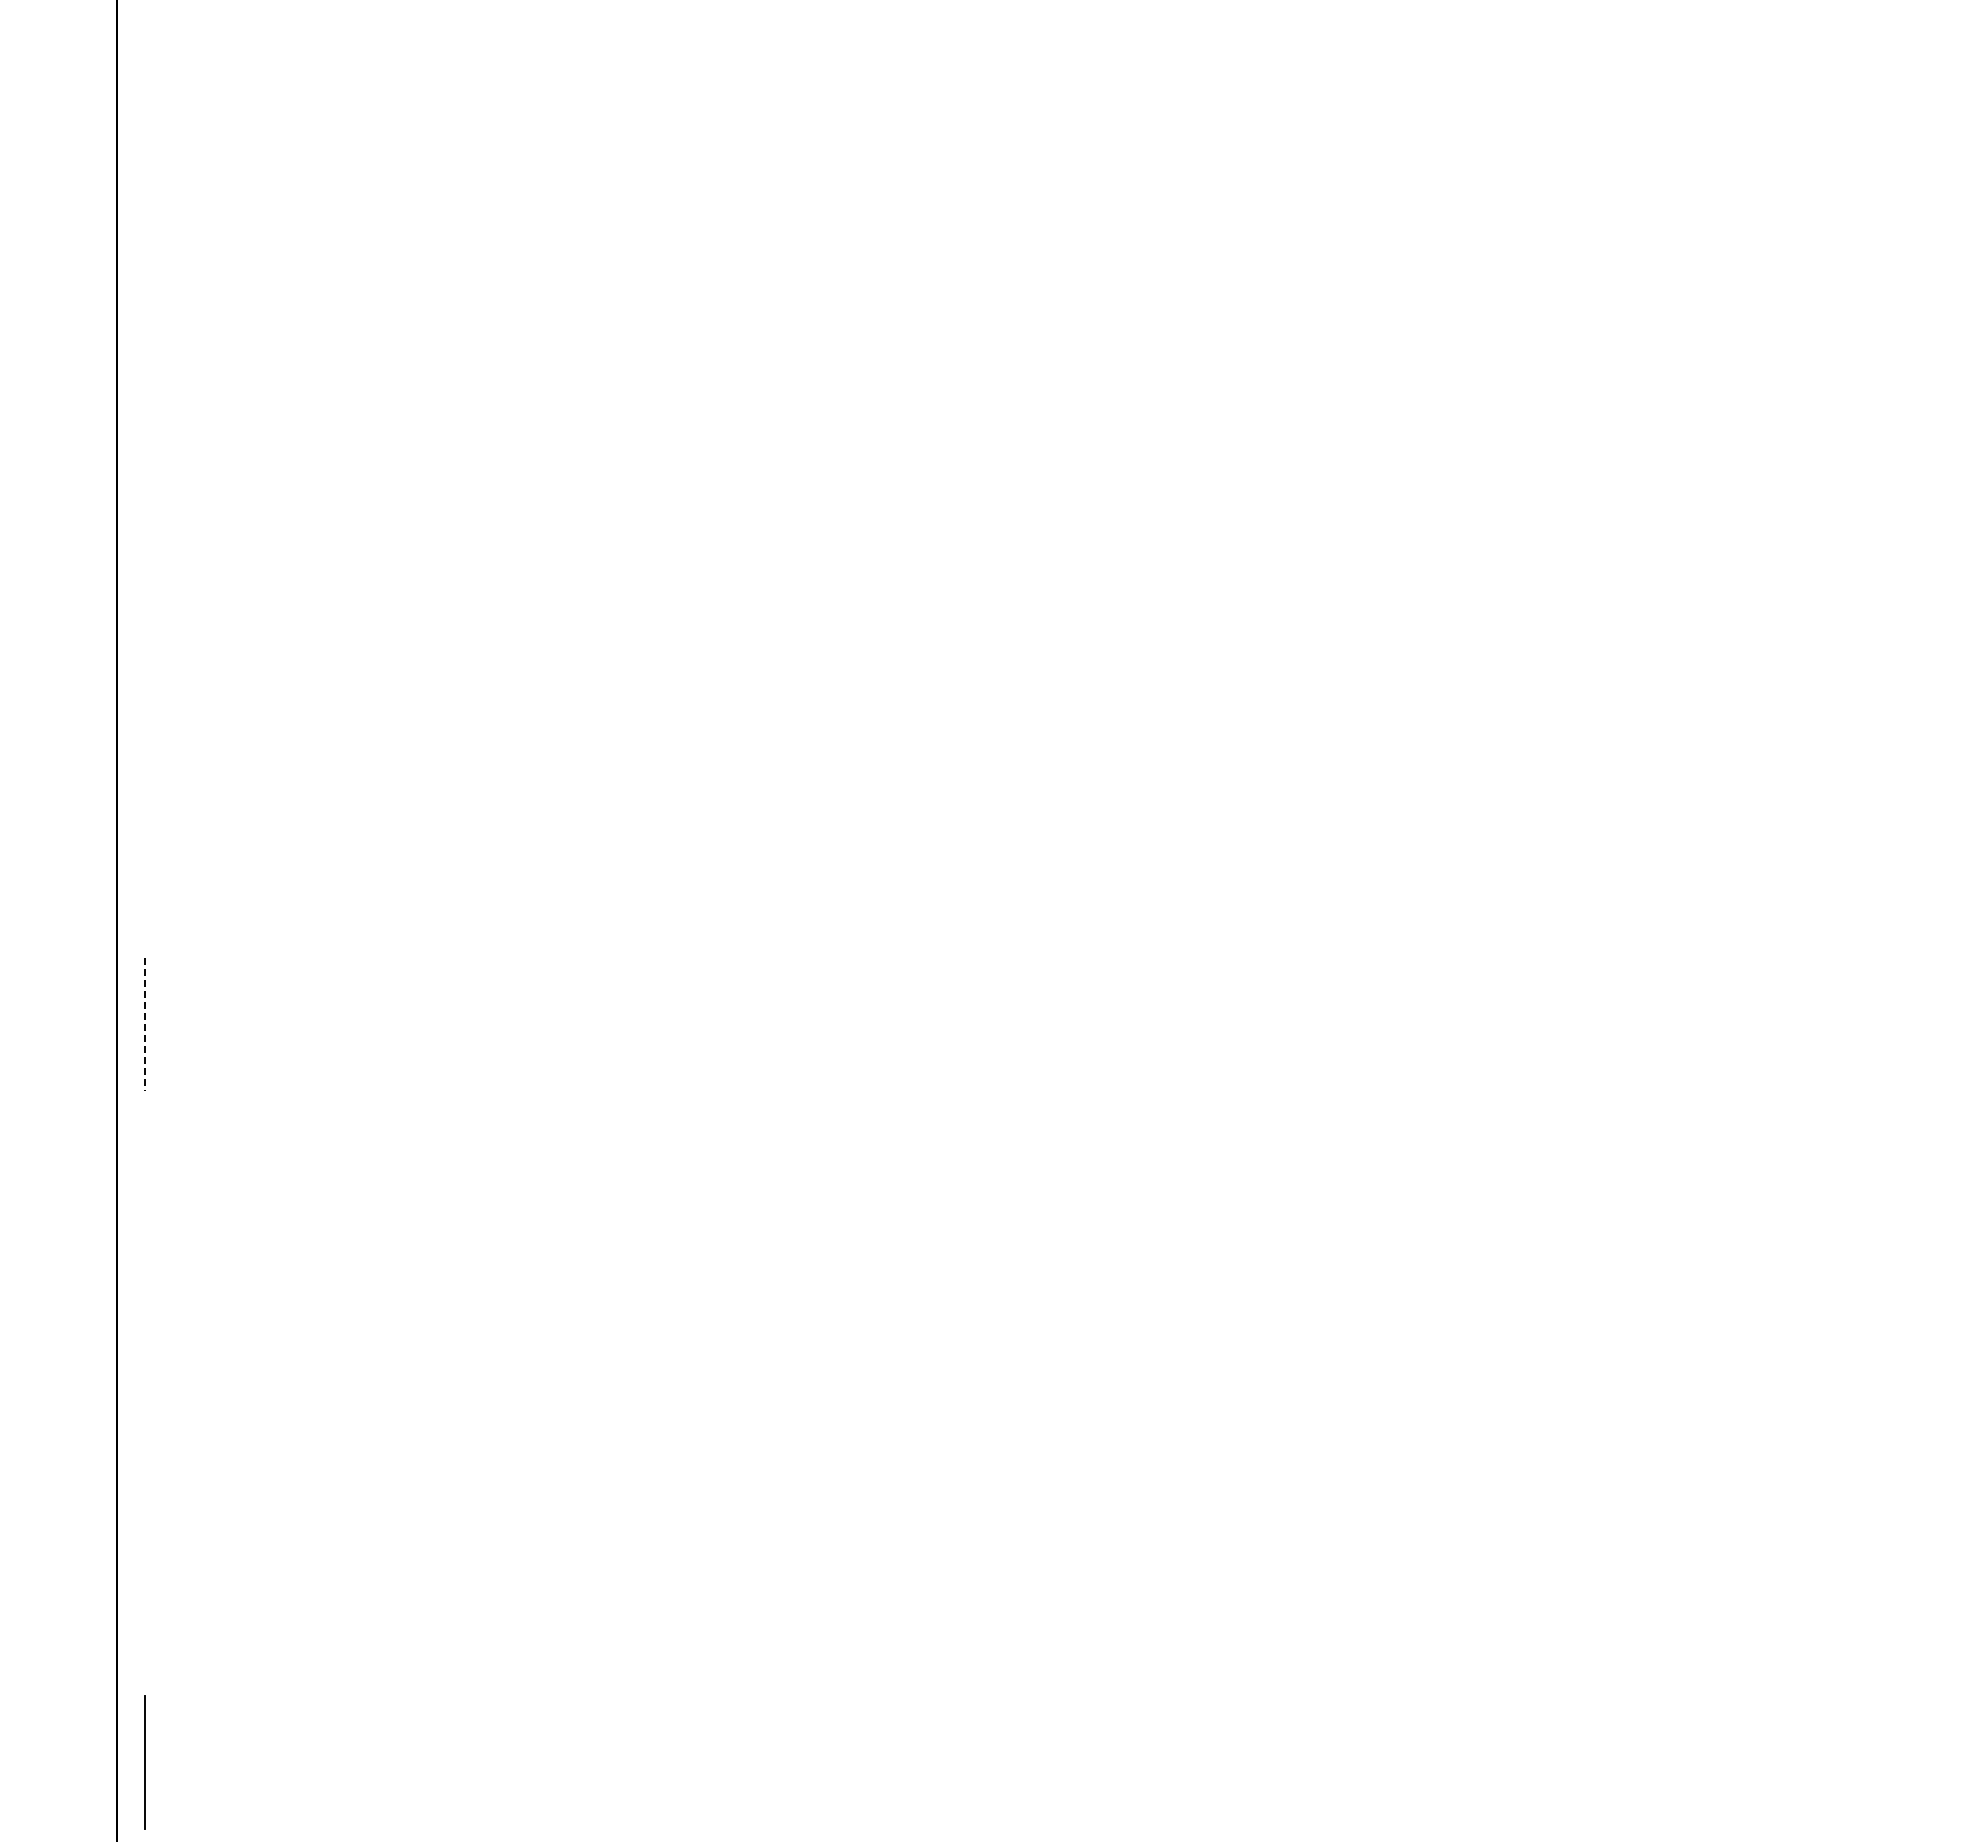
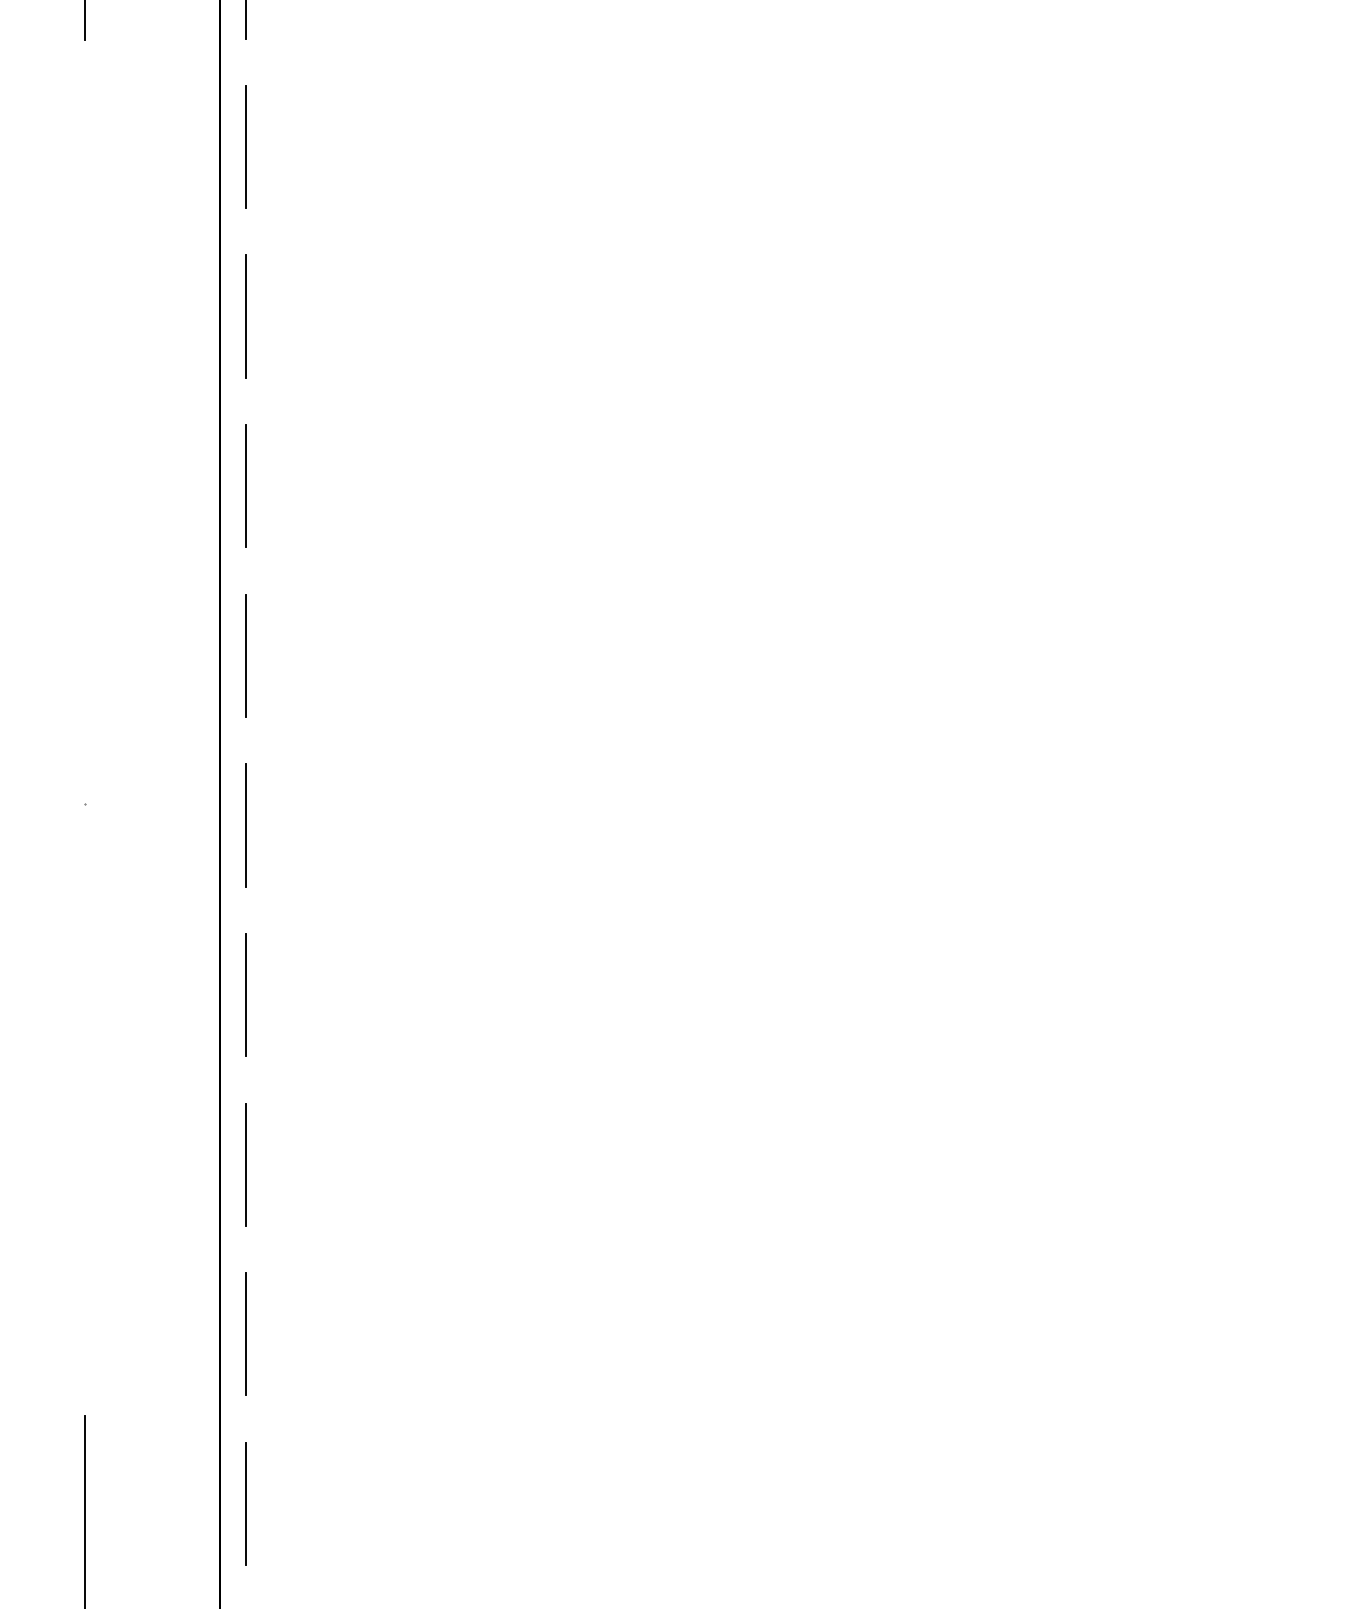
line: (145, 101) -> (245, 146), added
line: (145, 286) -> (245, 316), added
line: (145, 470) -> (245, 485), added
line: (145, 654) -> (245, 654), added
line: (145, 839) -> (245, 825), added
line: (145, 1024) -> (245, 995), dashed -> solid
line: (145, 1208) -> (245, 1164), added
line: (145, 1392) -> (245, 1333), added
line: (145, 1577) -> (245, 1503), added

